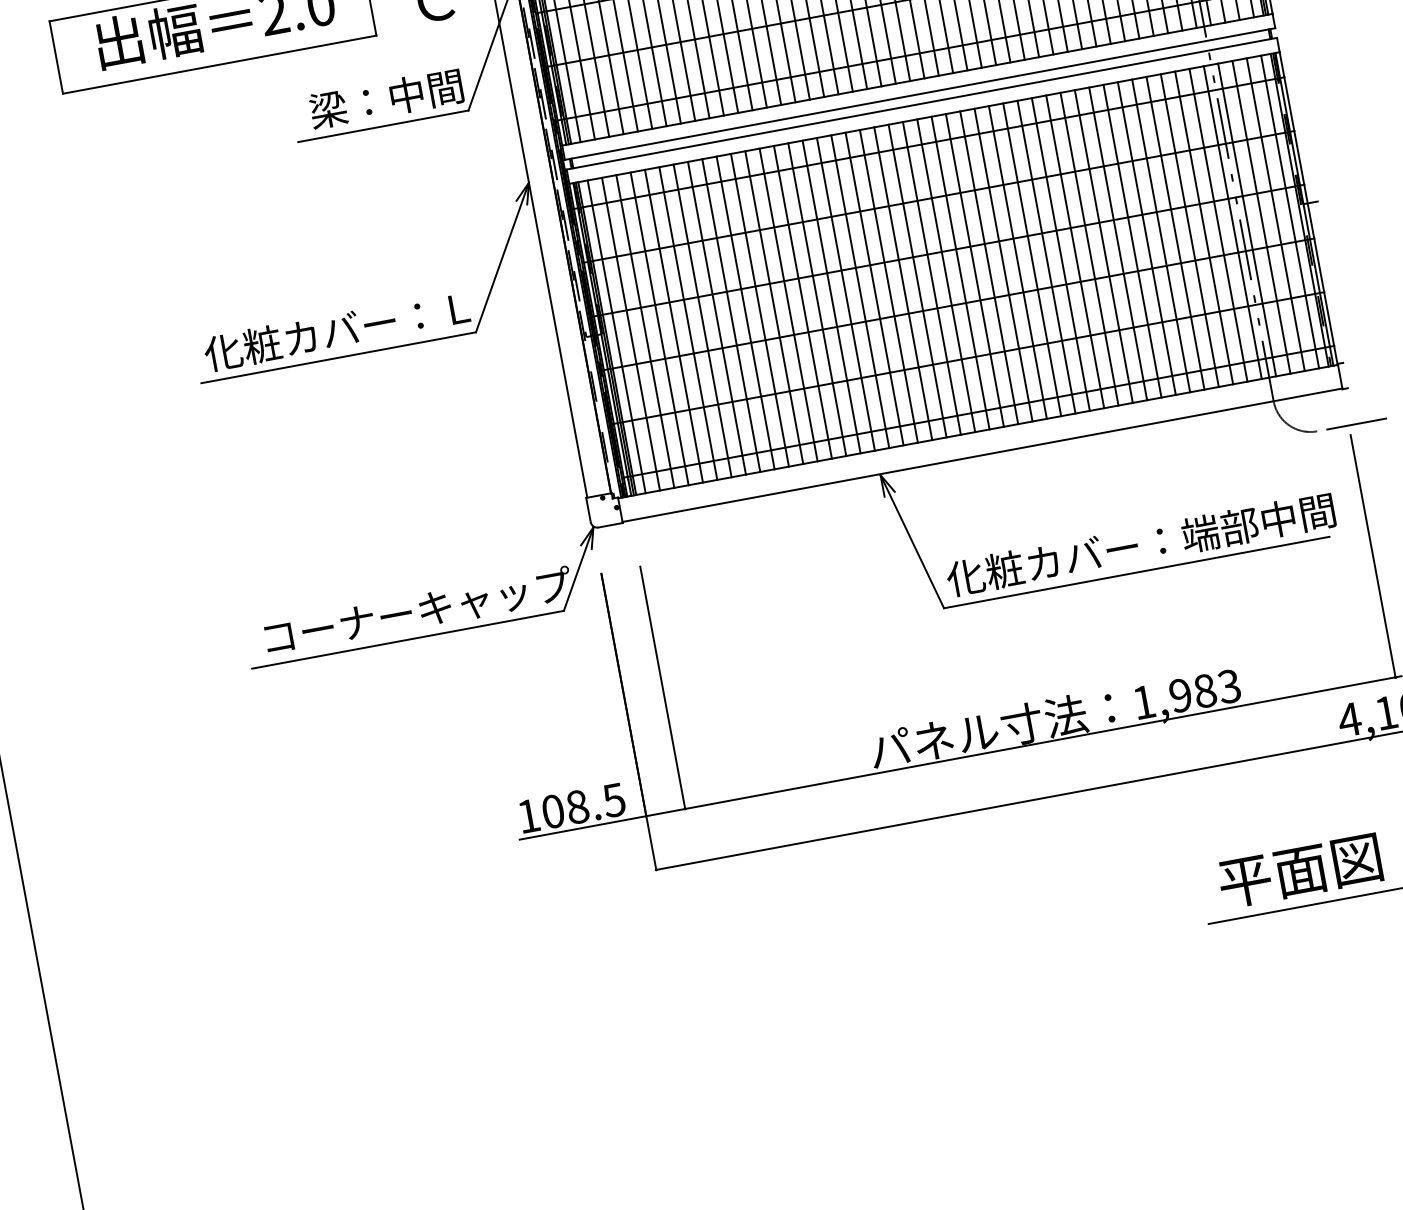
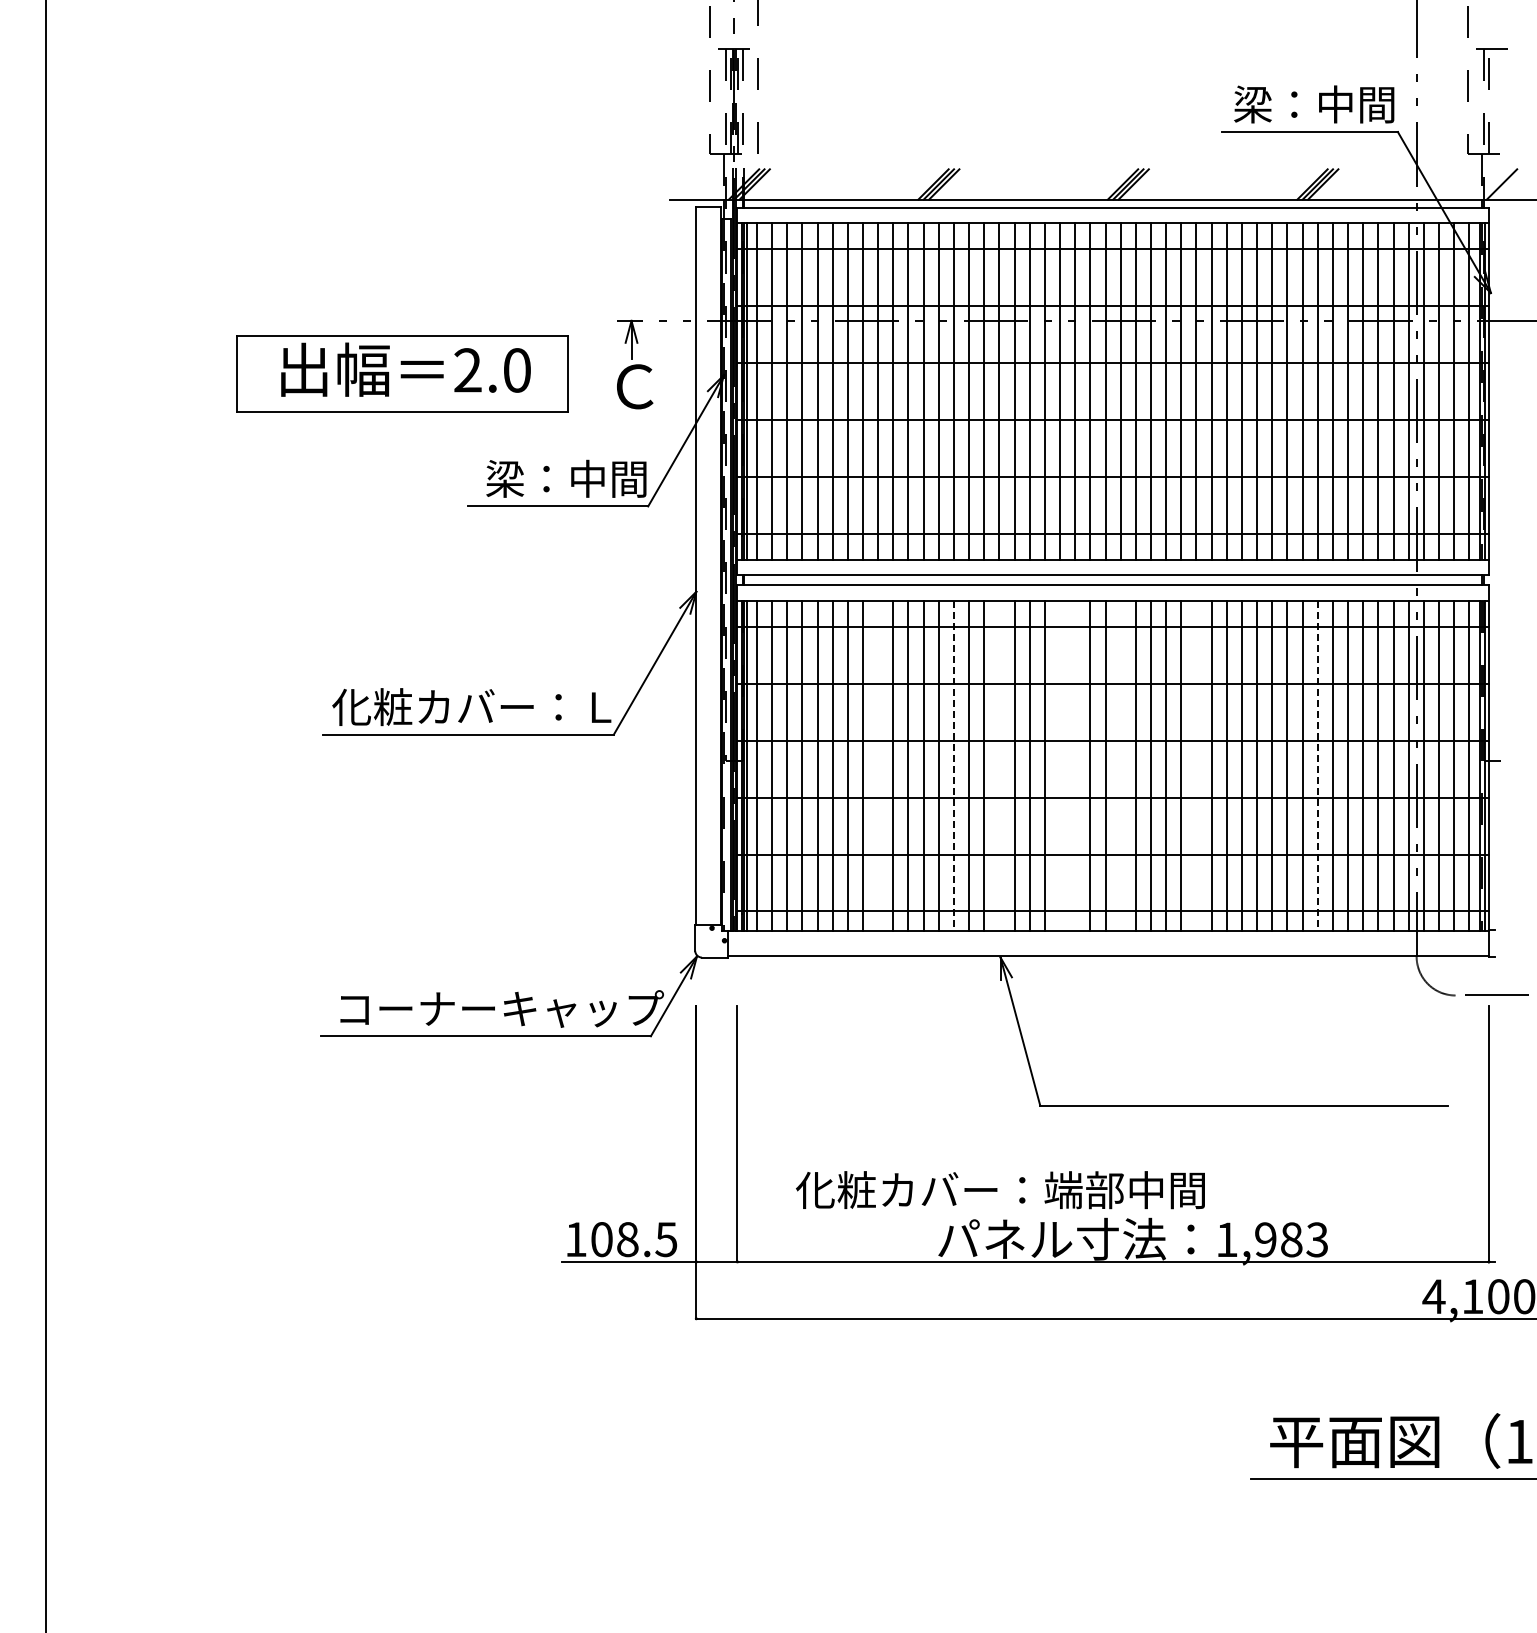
line: (1146, 239) -> (1317, 766), solid -> dashed
line: (1032, 259) -> (1196, 765), removed
line: (960, 272) -> (1120, 765), removed
line: (917, 280) -> (1075, 765), removed
line: (903, 283) -> (1060, 765), removed
line: (845, 293) -> (999, 765), removed
line: (802, 302) -> (953, 766), solid -> dashed
line: (731, 315) -> (878, 765), removed
text: (1140, 545) -> (1000, 1190), moved

